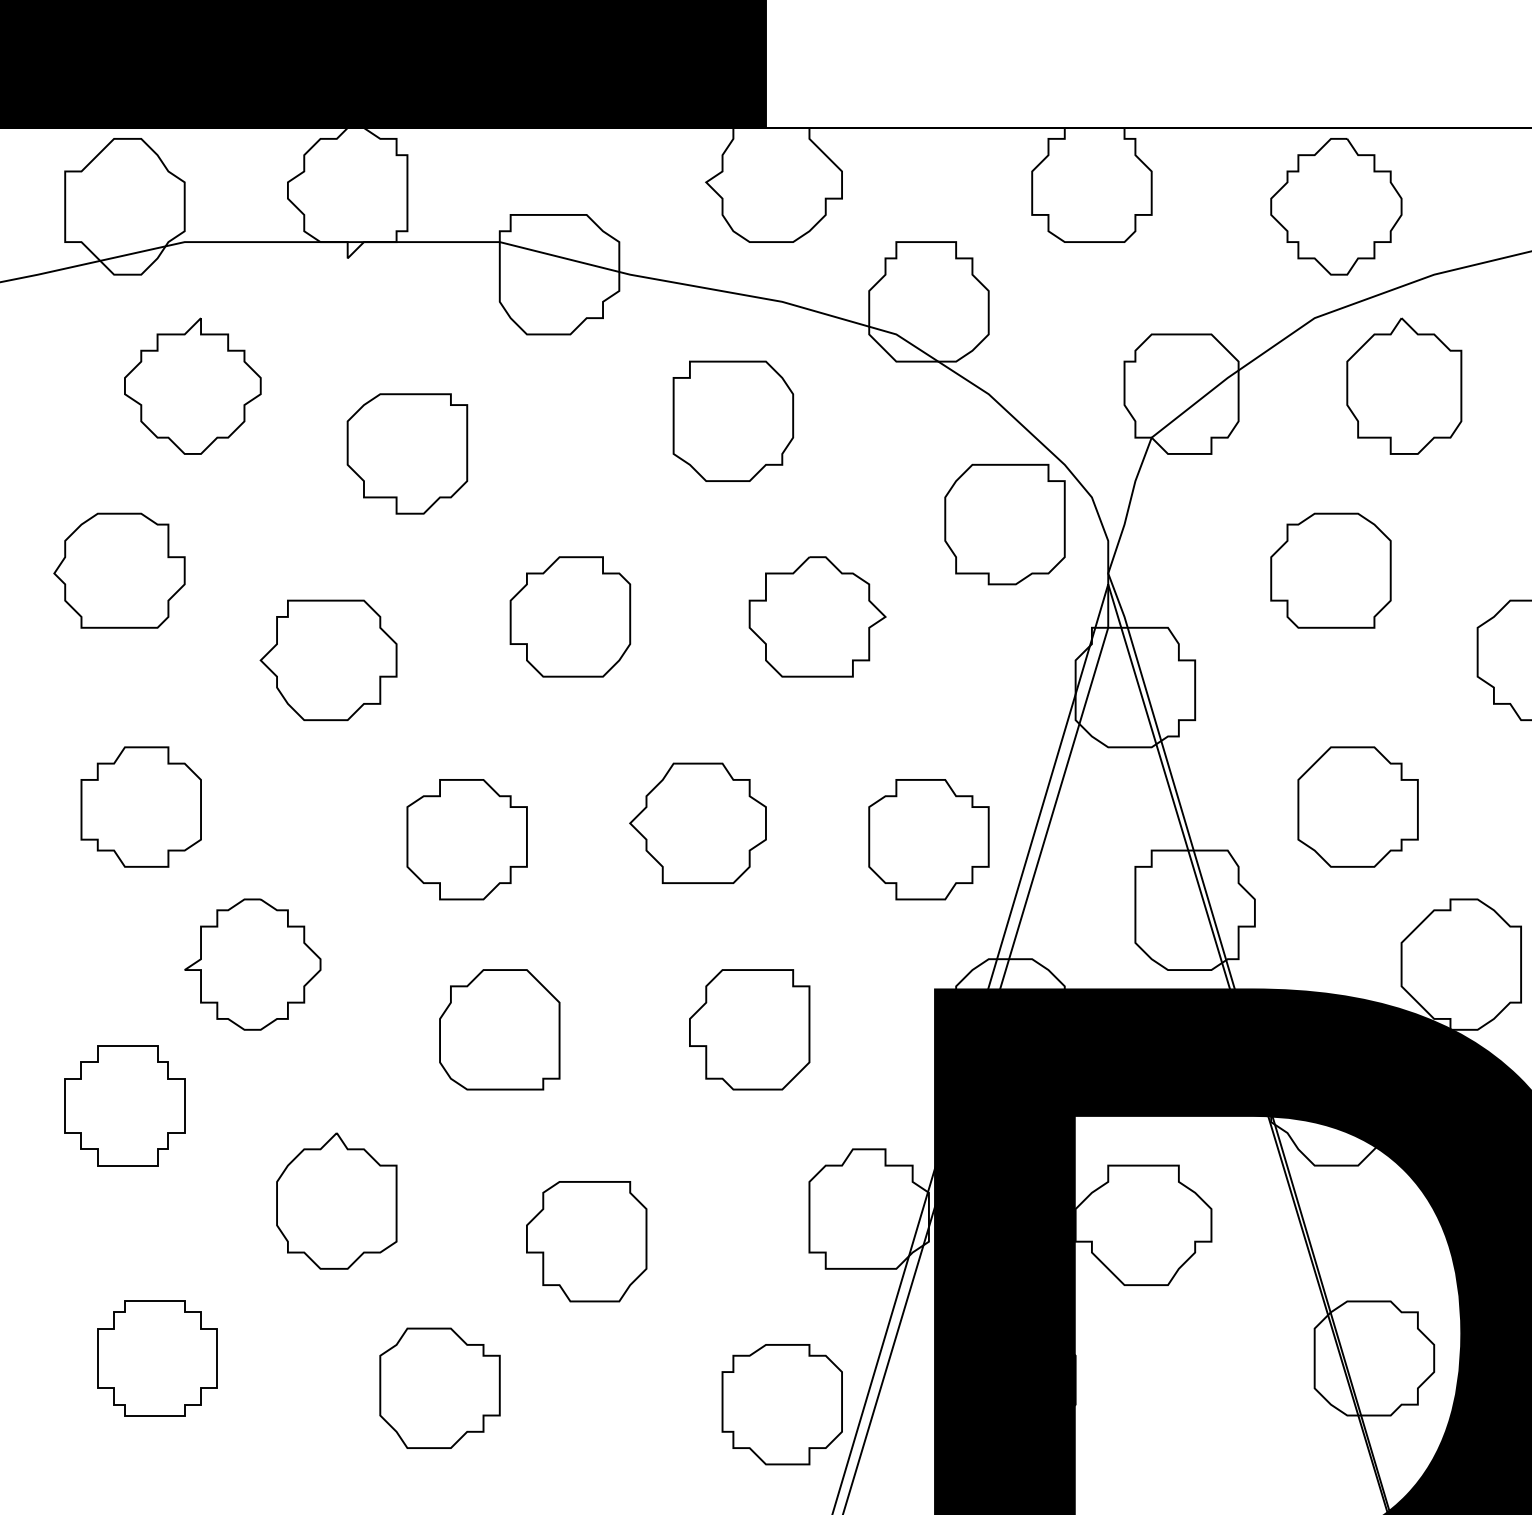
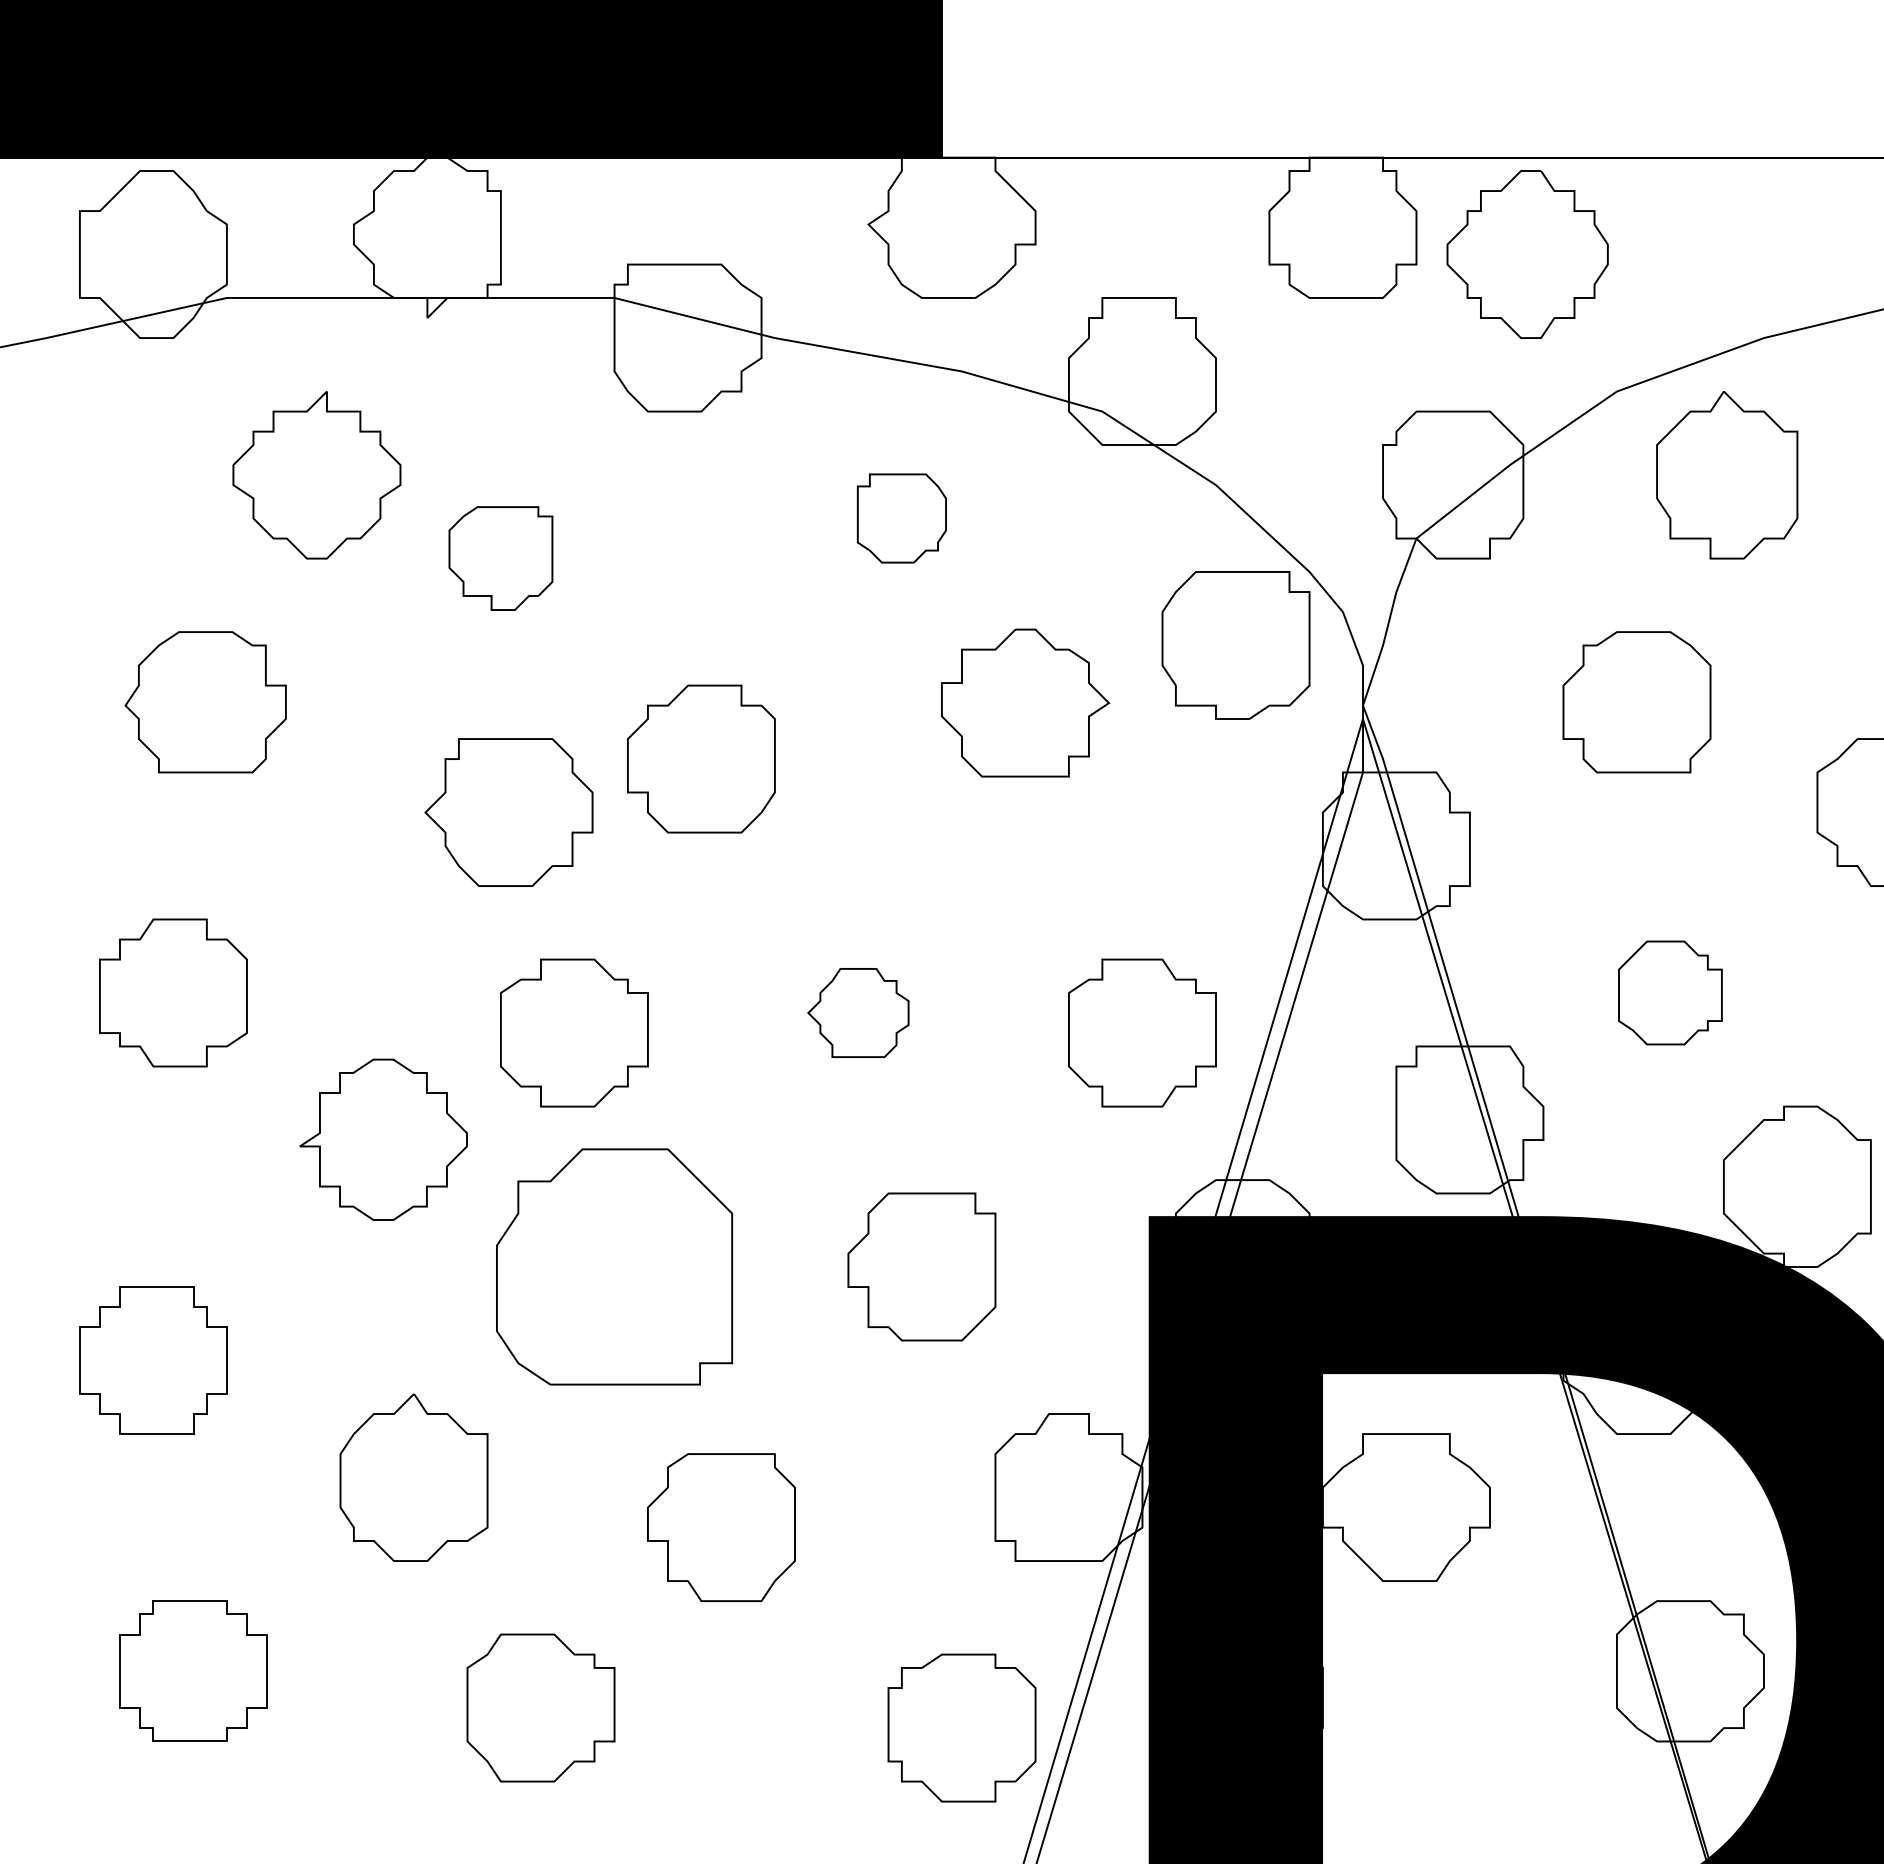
part: (1336, 206) -> (1527, 254), moved
part: (192, 386) -> (316, 475), moved
part: (733, 421) -> (901, 518), size x0.6
part: (407, 453) -> (500, 558), size x0.7
part: (119, 570) -> (205, 702), moved
part: (817, 616) -> (1025, 702), moved
part: (328, 660) -> (508, 812), moved
part: (1358, 806) -> (1670, 992), size x0.7
part: (698, 822) -> (858, 1012), size x0.6
part: (252, 964) -> (383, 1139), moved
part: (499, 1029) -> (614, 1266), size x1.6

